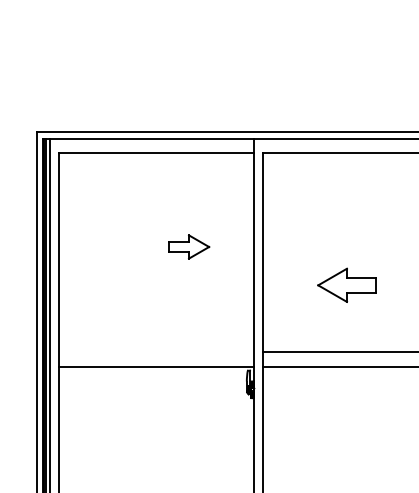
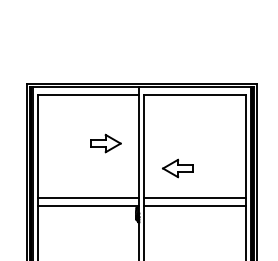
part: (188, 246) -> (105, 143), size x1.43
part: (345, 285) -> (177, 168), moved
line: (155, 352) -> (88, 198), added

